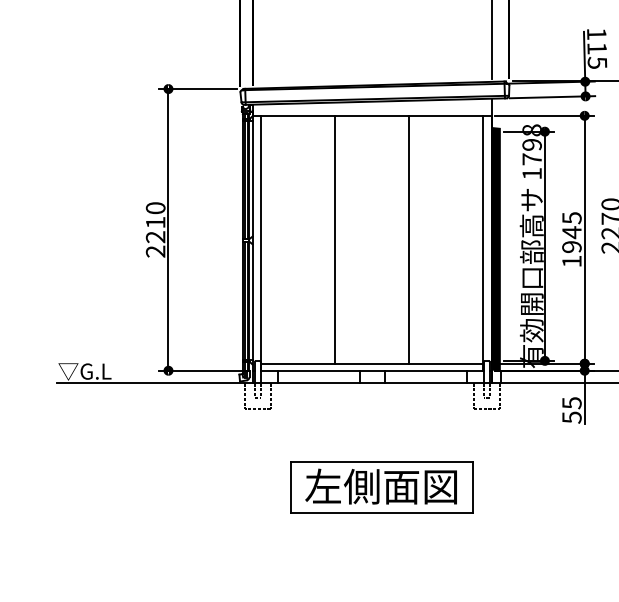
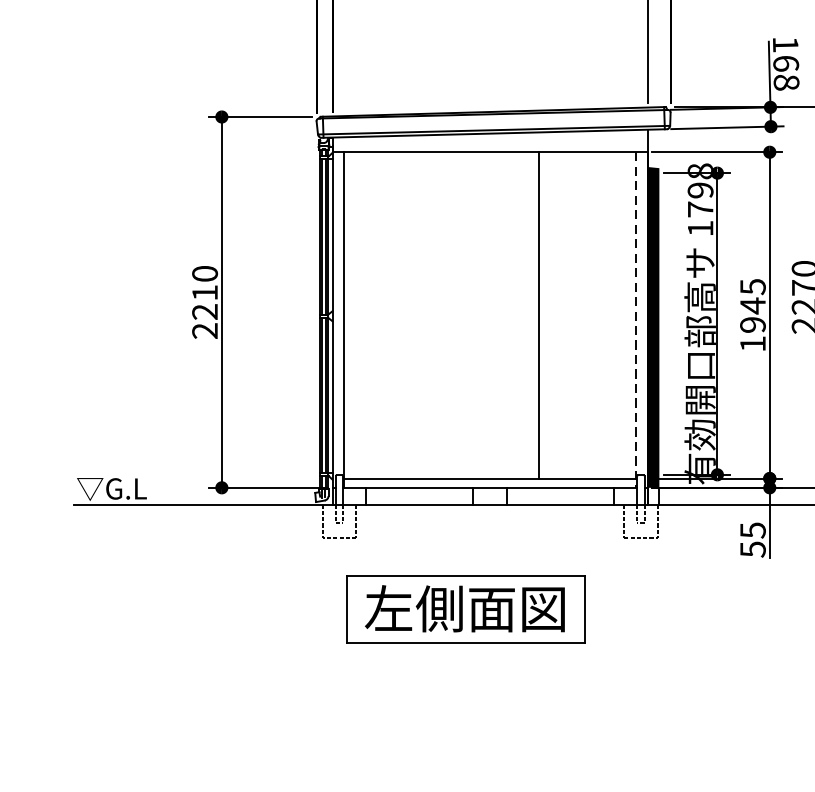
text: (597, 55) -> (786, 72), 115 -> 168
line: (335, 239) -> (441, 315), removed
line: (483, 243) -> (636, 320), solid -> dashed
part: (381, 487) -> (465, 609), moved

